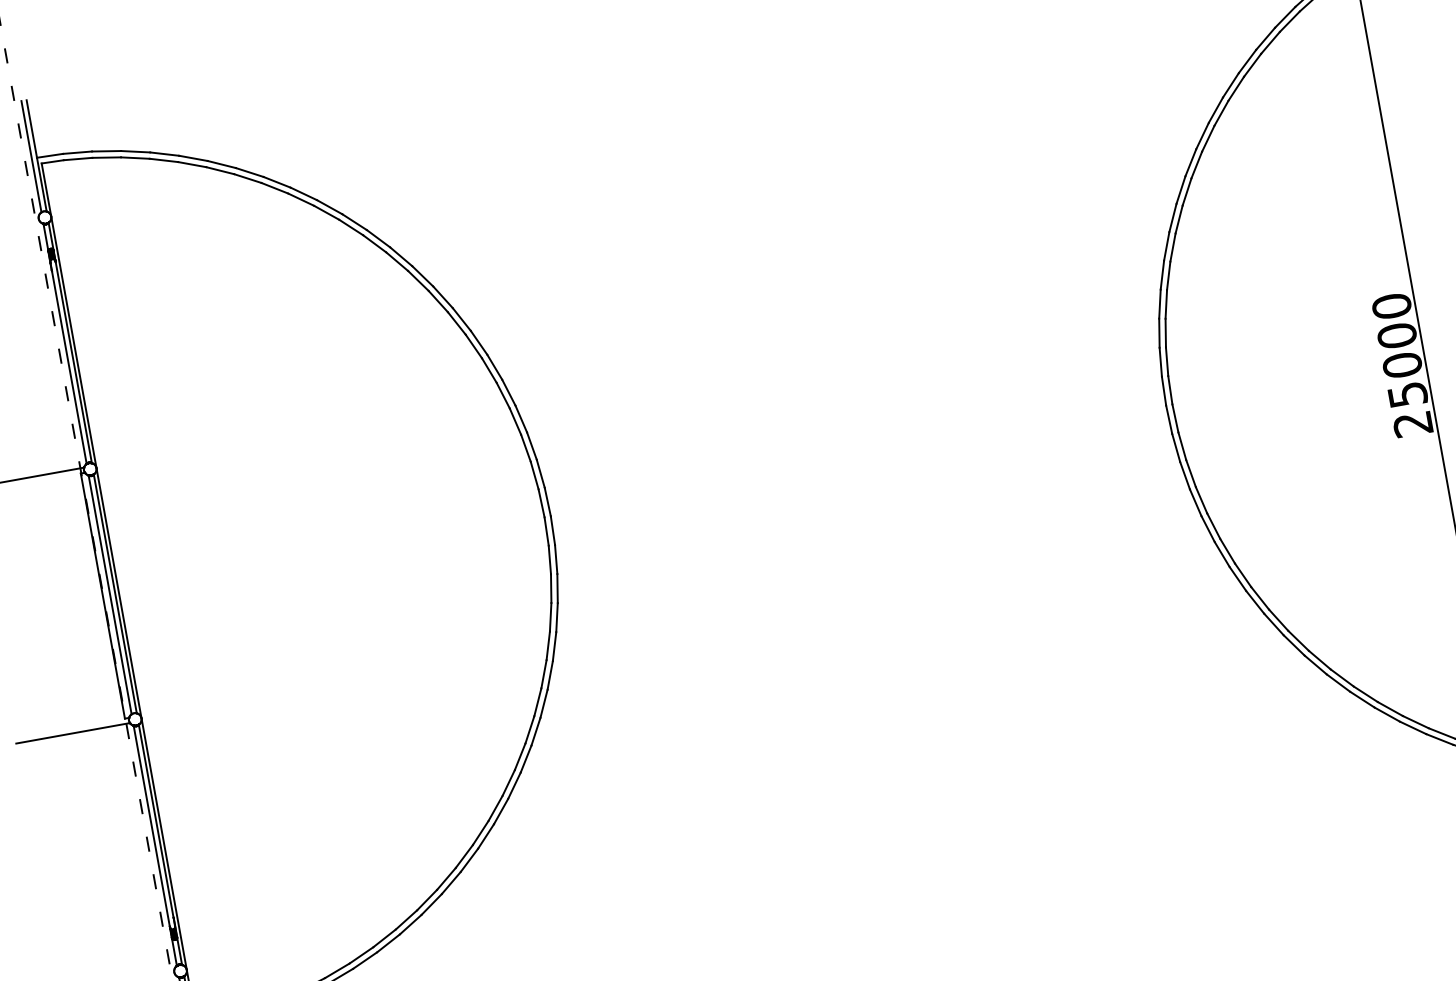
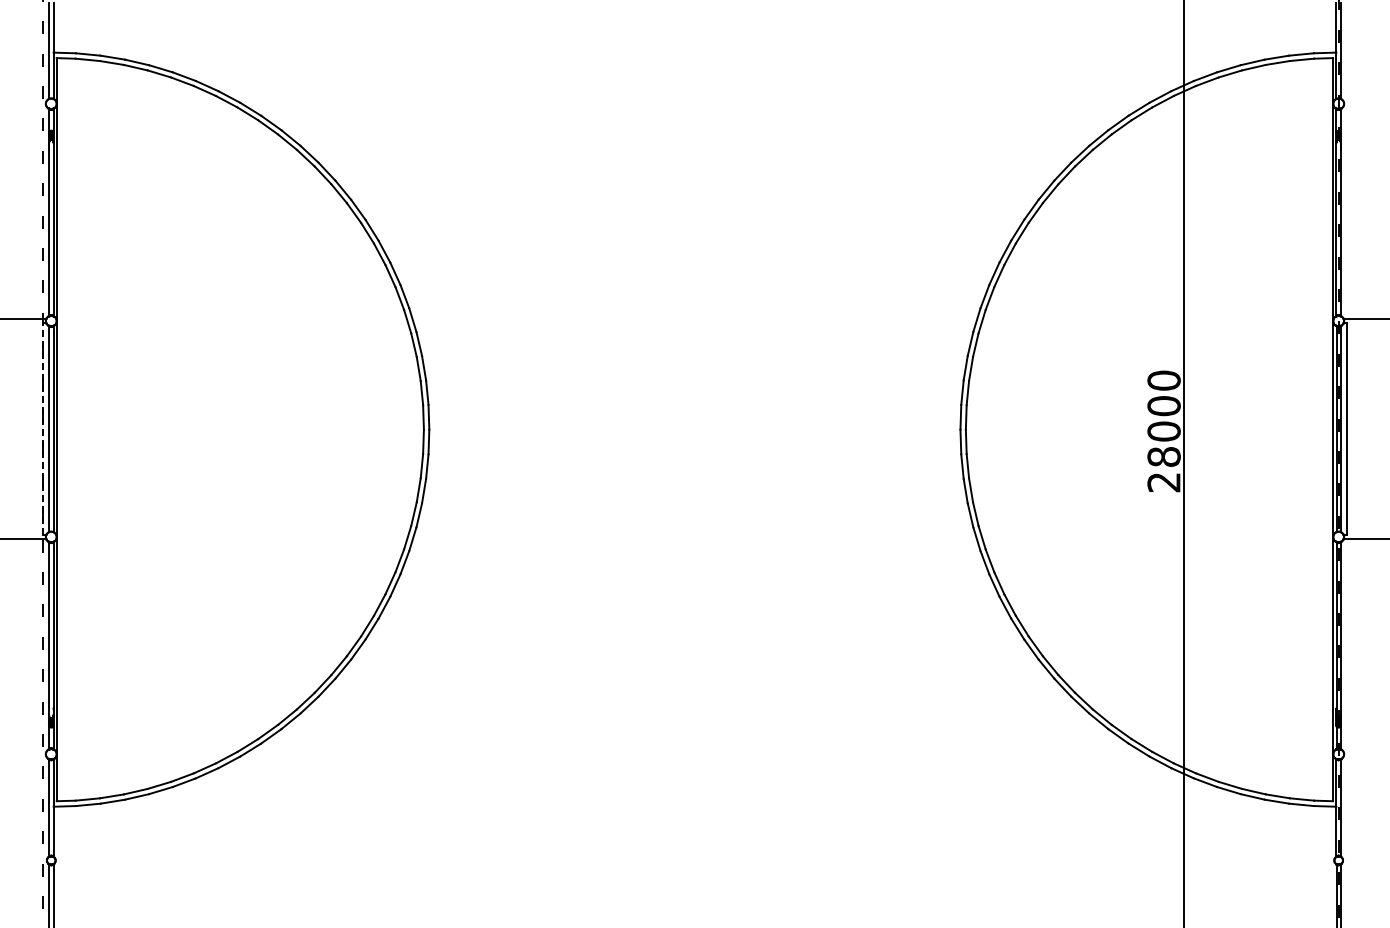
text: (1406, 394) -> (1163, 456), 25000 -> 28000
line: (102, 596) -> (42, 429), solid -> dashed

